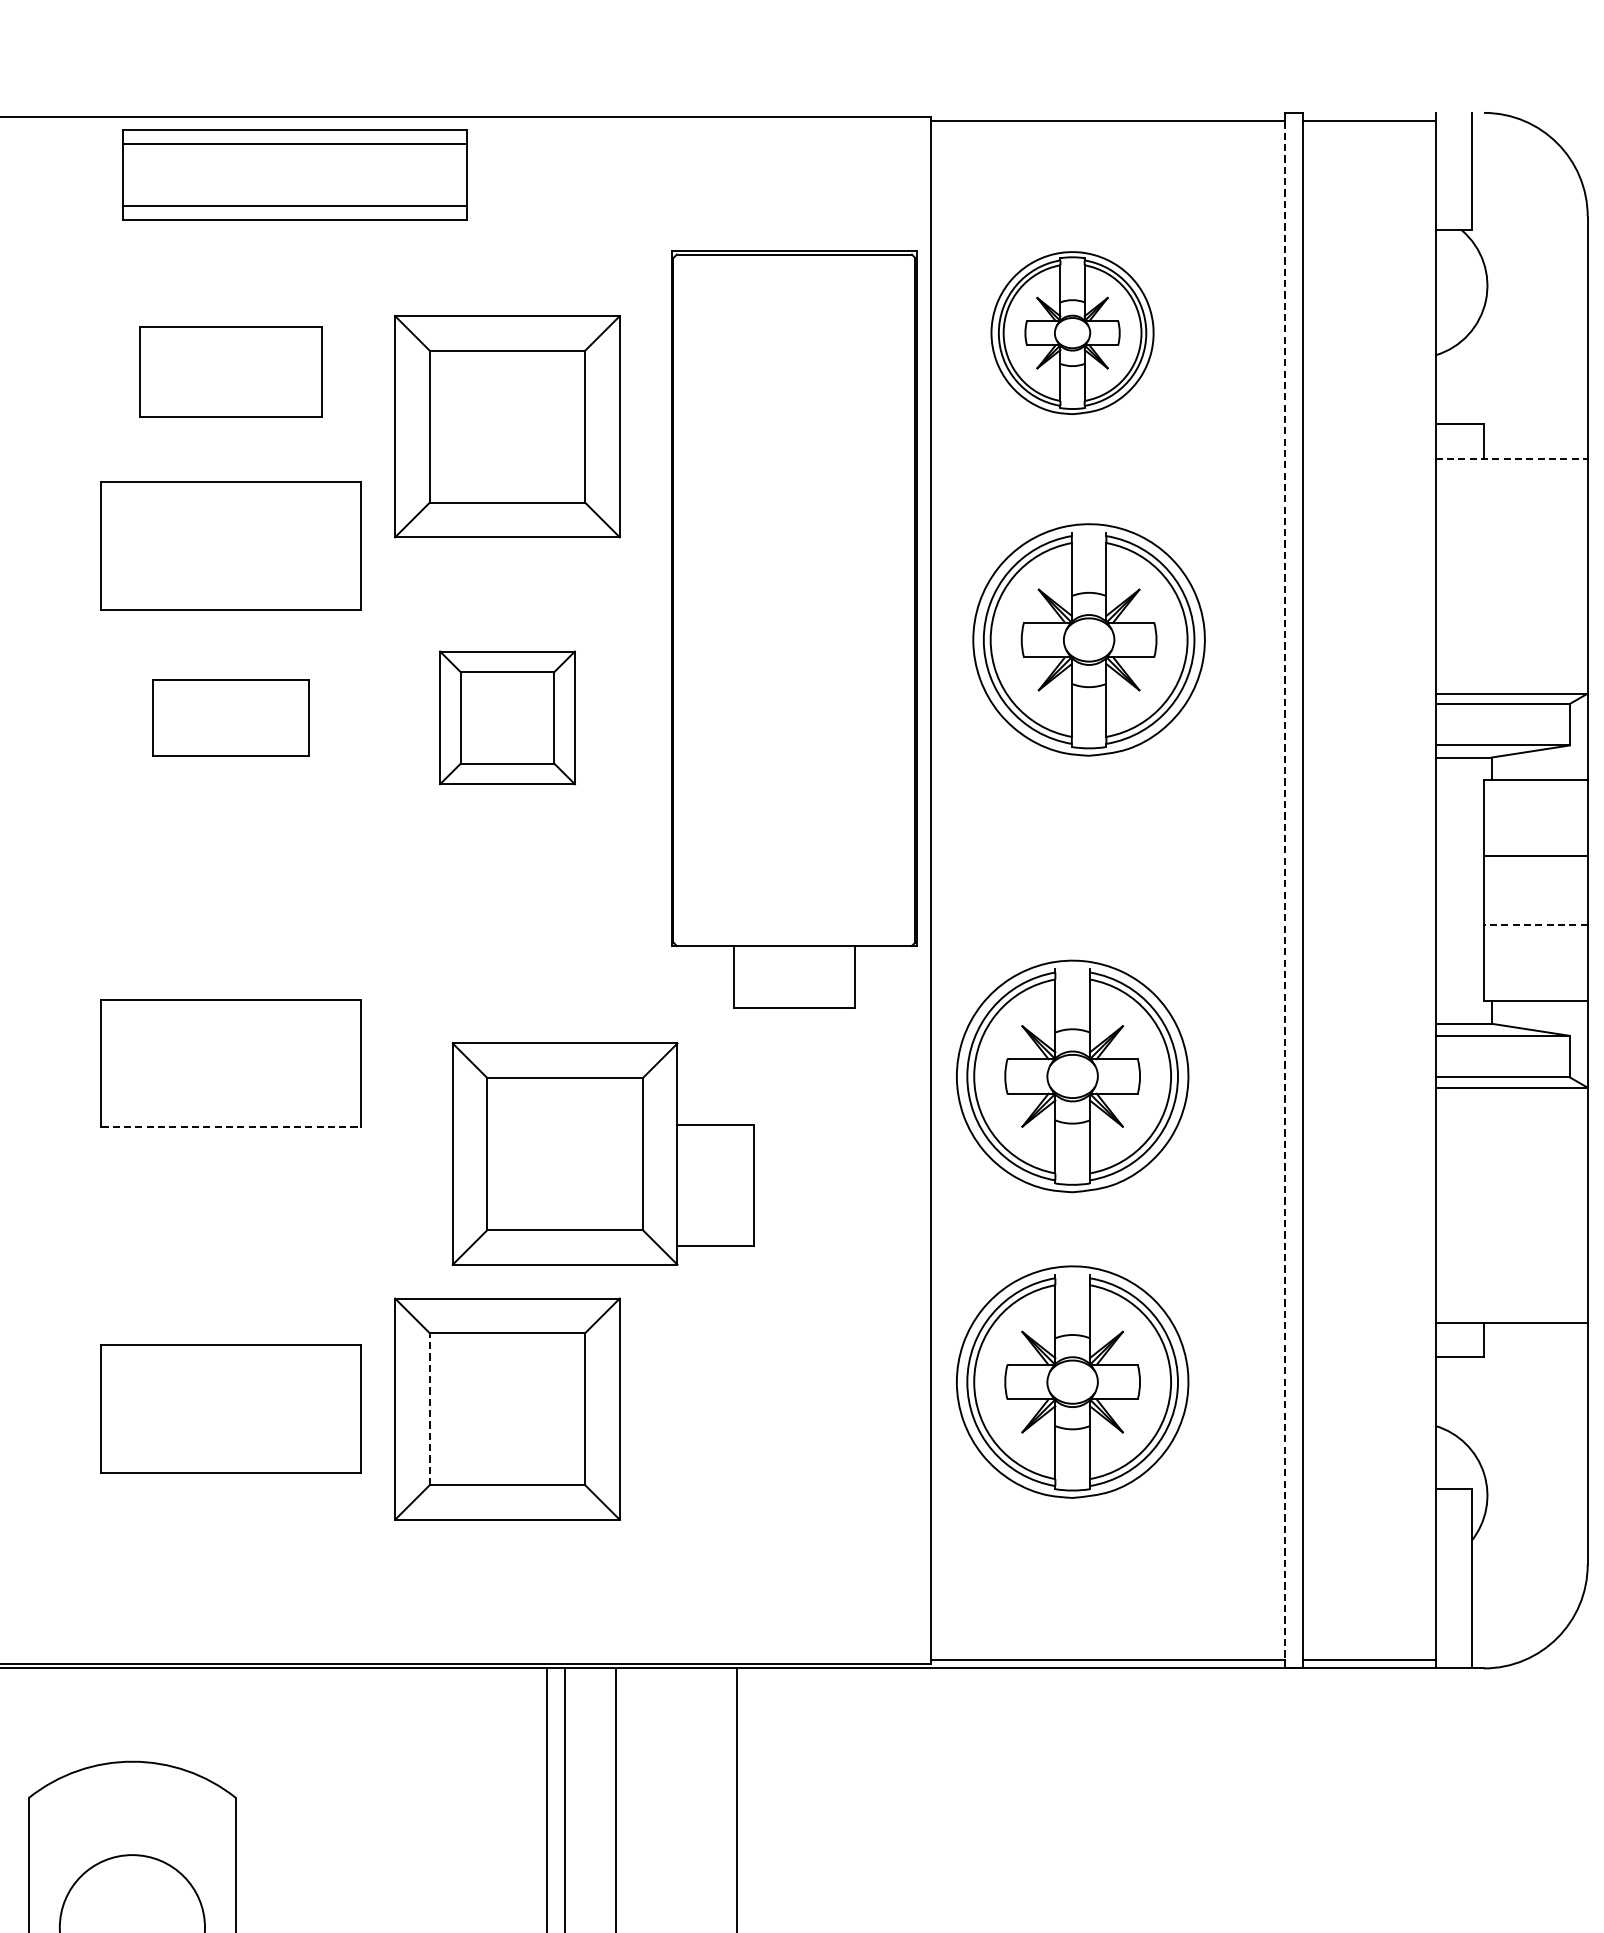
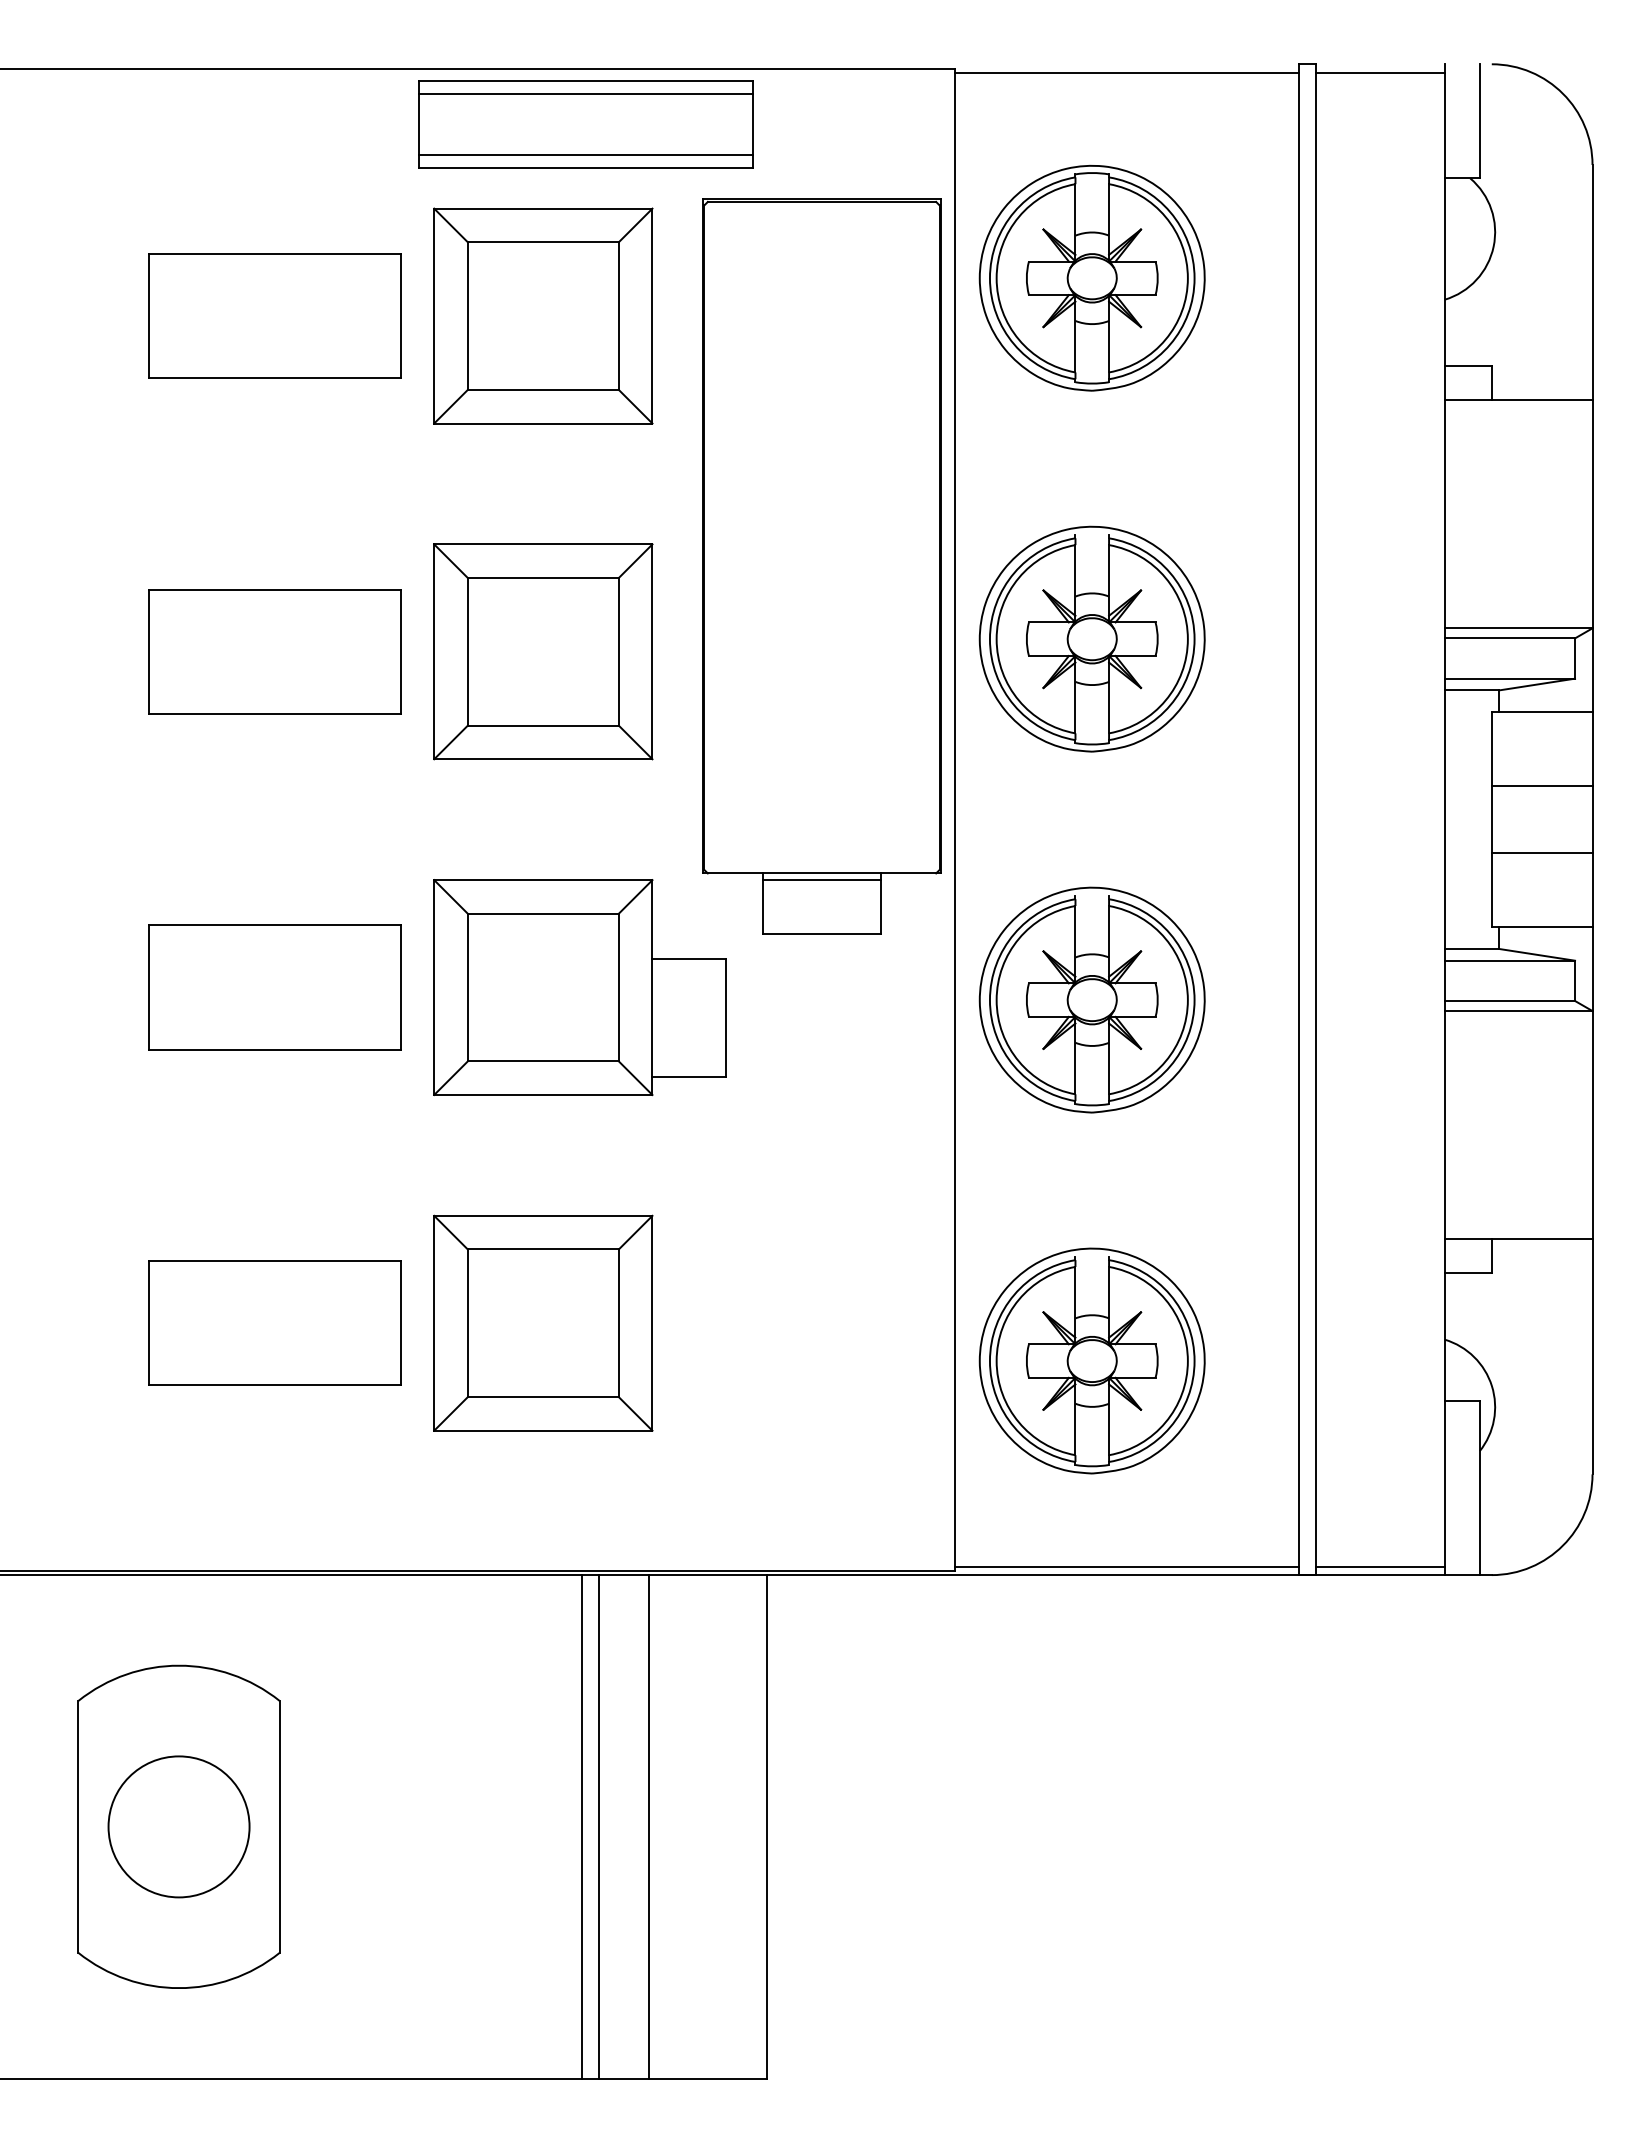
part: (294, 174) -> (585, 124), moved
part: (1071, 332) -> (1091, 277), size x1.43
part: (230, 371) -> (274, 315), size x1.43
part: (507, 426) -> (543, 315), moved
line: (1511, 459) -> (1518, 400), dashed -> solid
part: (230, 545) -> (274, 484), removed
part: (1088, 639) -> (1091, 638), moved
part: (230, 717) -> (274, 651), size x1.67
part: (507, 717) -> (543, 651), size x1.67
line: (1284, 891) -> (1298, 820), dashed -> solid
line: (1535, 925) -> (1541, 853), dashed -> solid
line: (793, 953) -> (821, 880), added
line: (230, 1127) -> (274, 1049), dashed -> solid
part: (602, 1154) -> (579, 987), moved
part: (1071, 1381) -> (1091, 1360), moved
line: (429, 1409) -> (467, 1323), dashed -> solid

